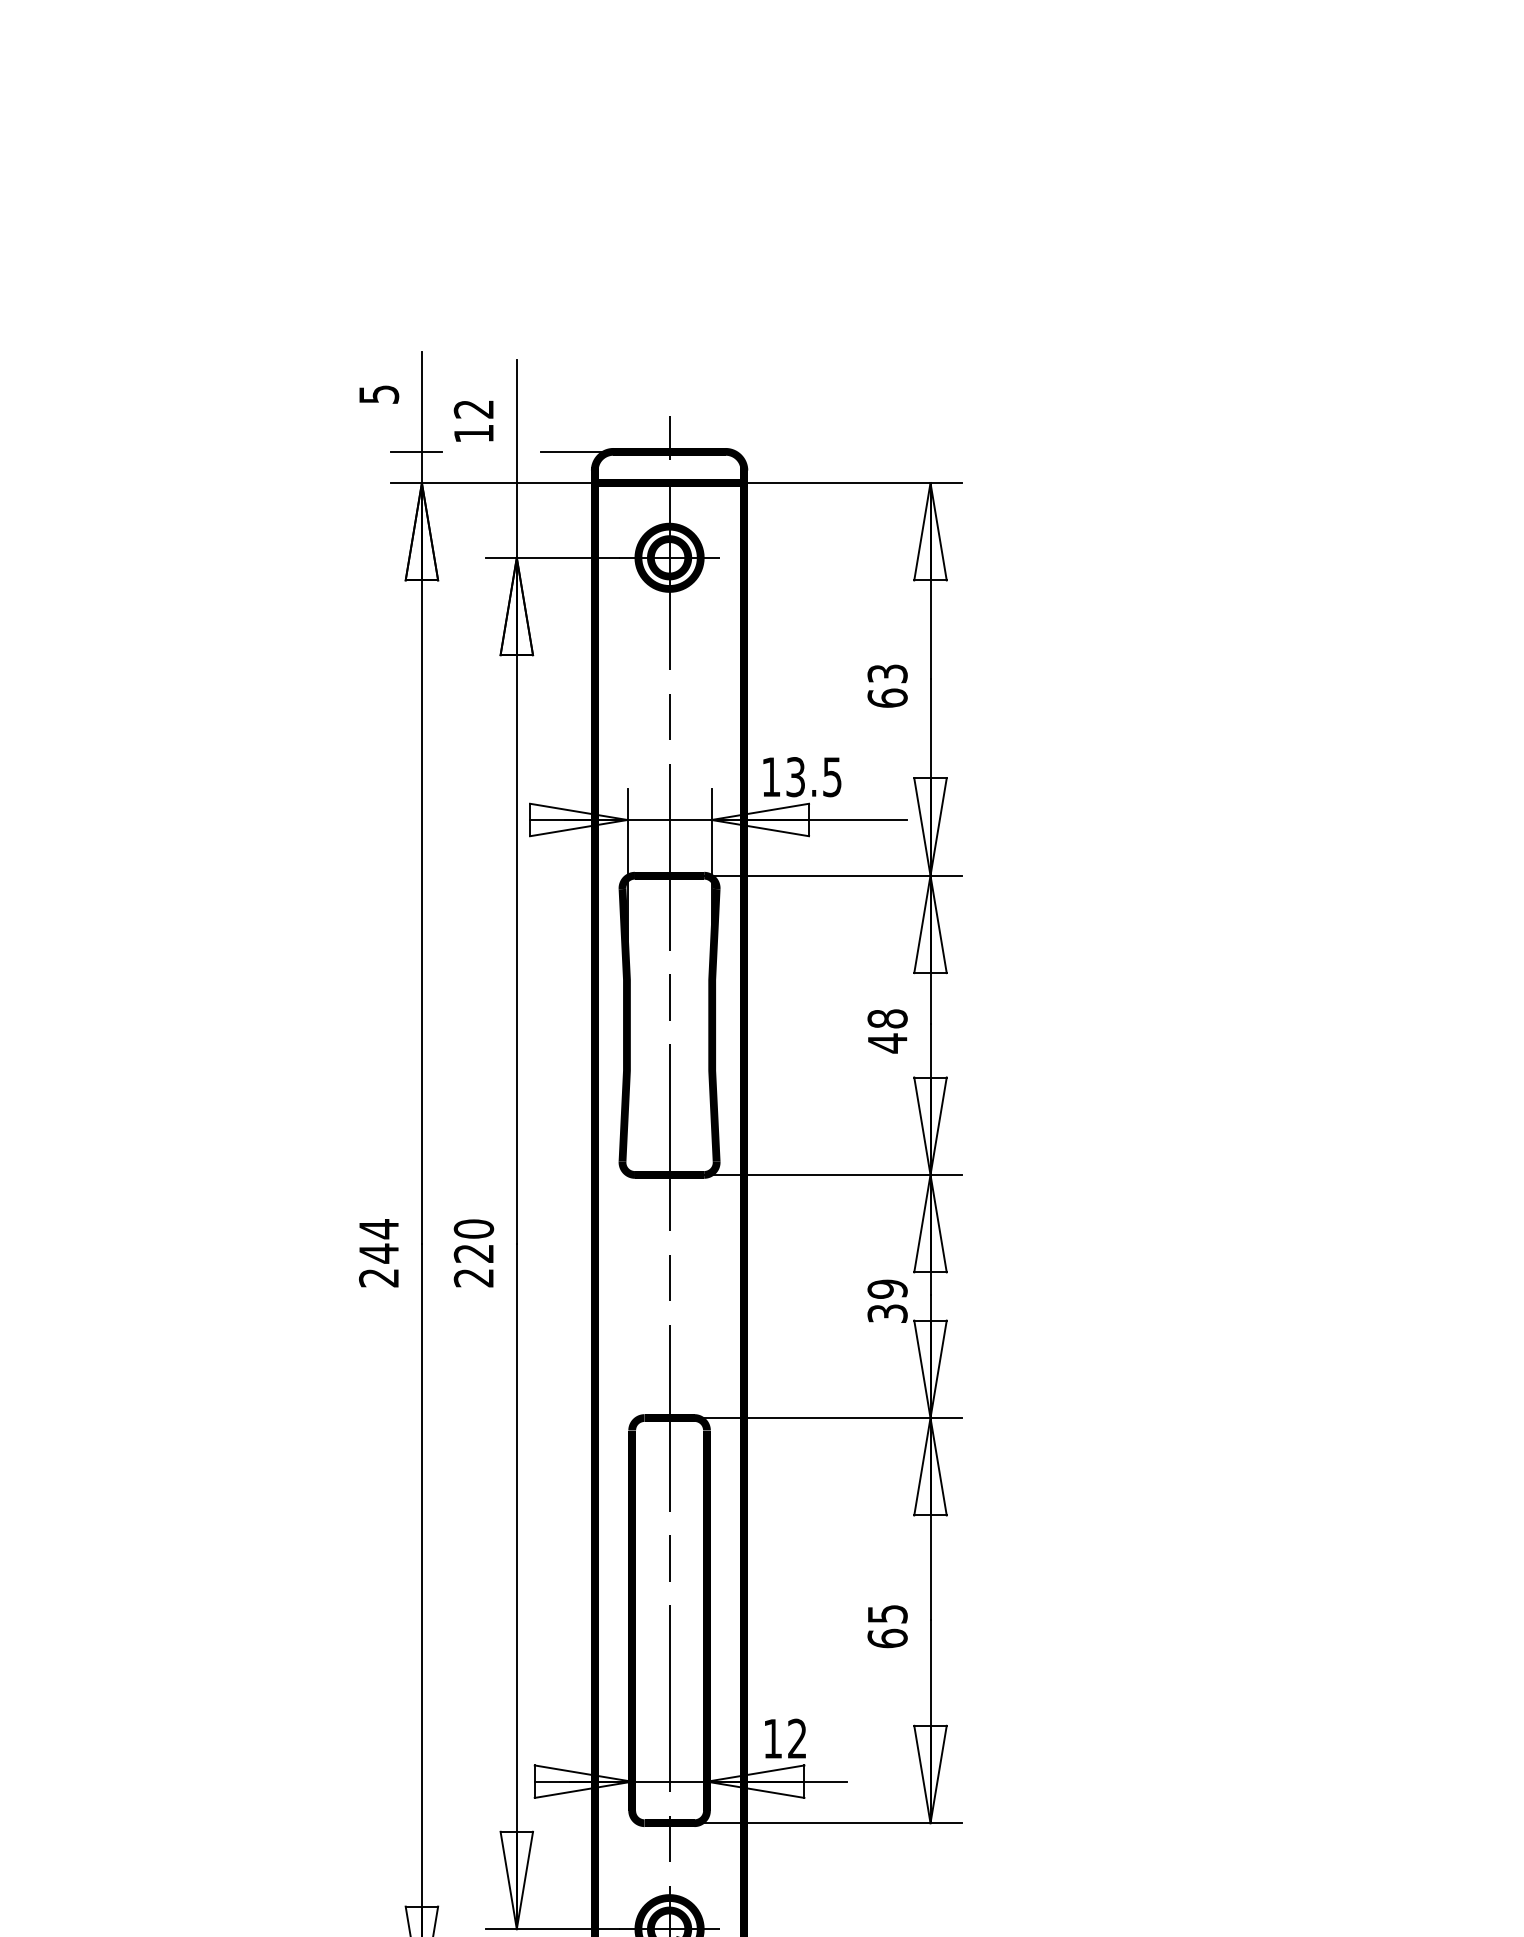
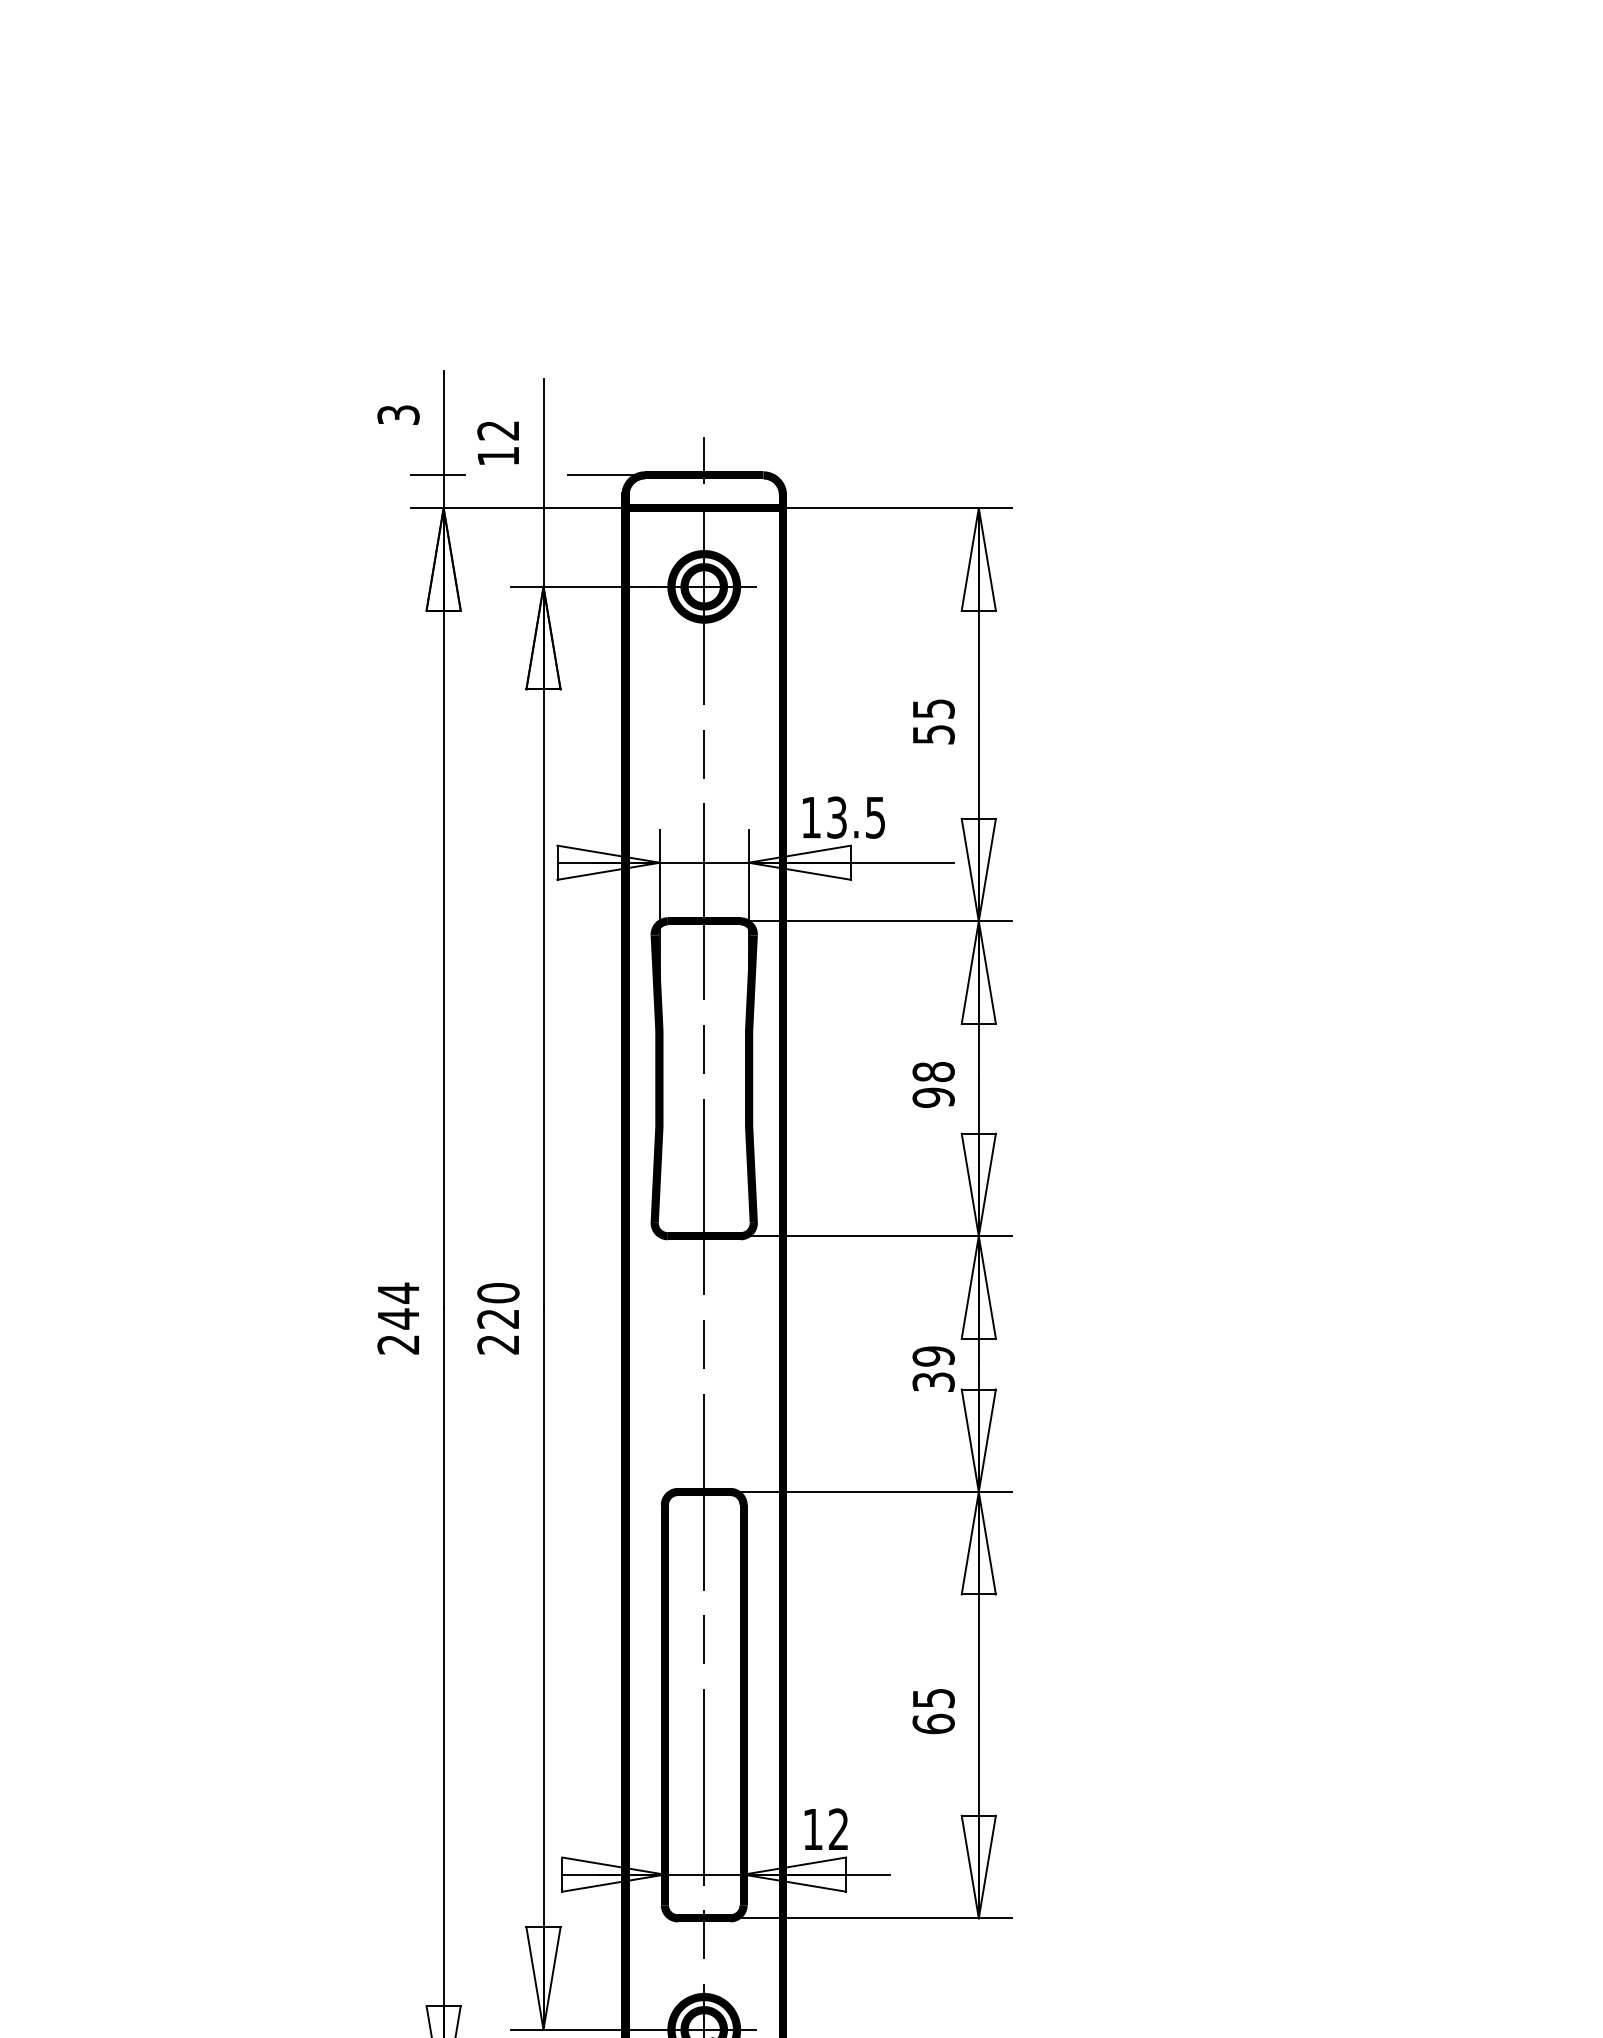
text: (378, 393) -> (398, 414), 5 -> 3
text: (887, 685) -> (933, 721), 63 -> 55
text: (887, 1043) -> (933, 1097), 48 -> 98

